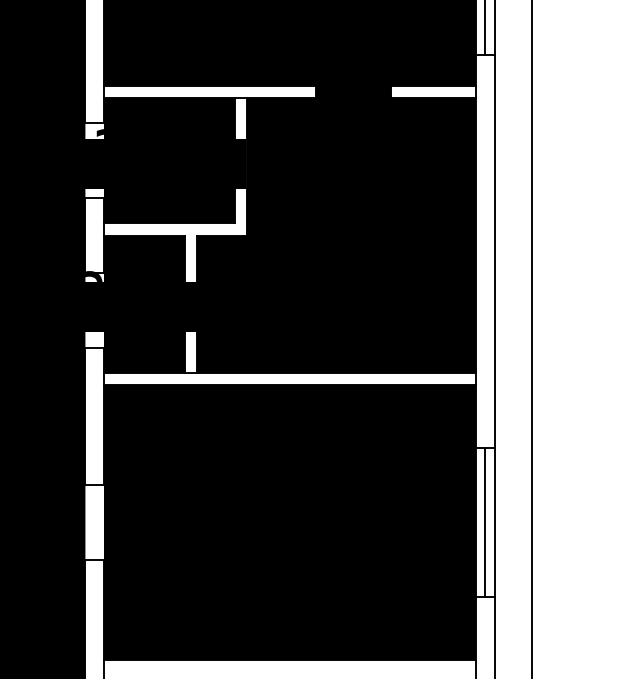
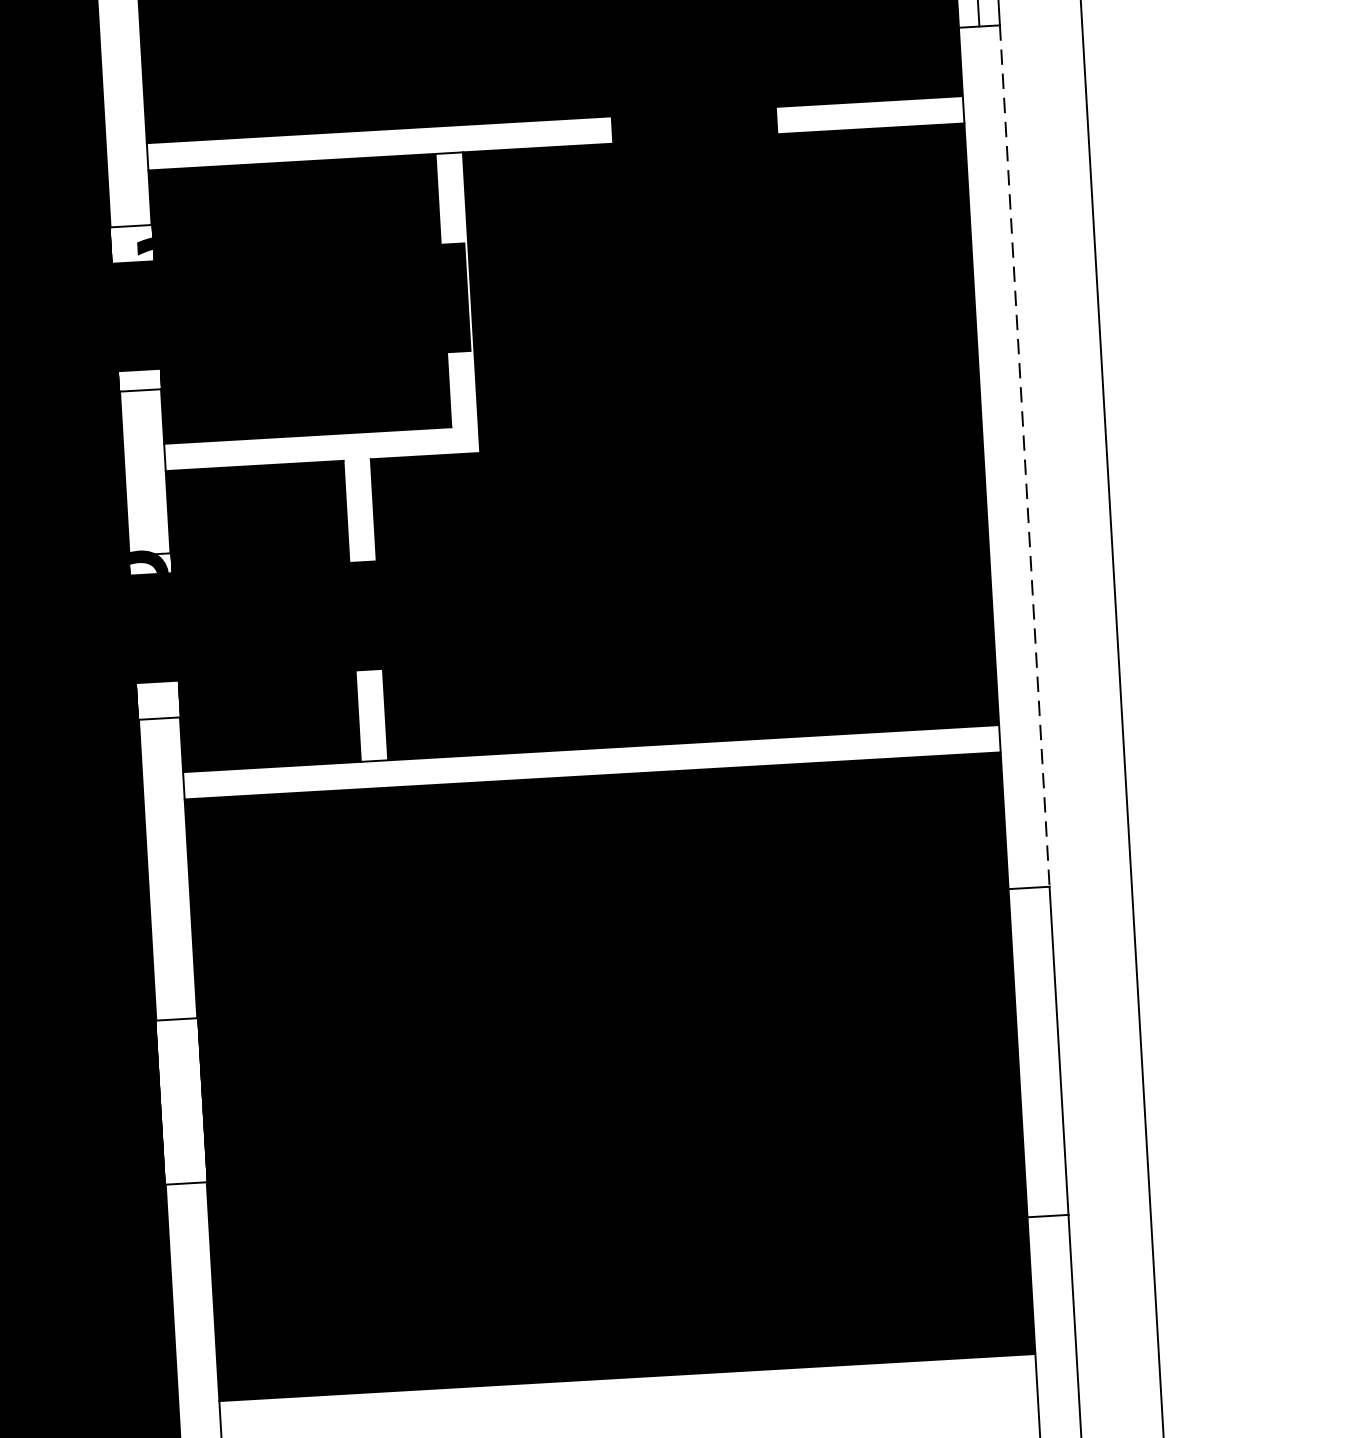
line: (494, 251) -> (1024, 456), solid -> dashed
line: (485, 522) -> (1038, 1051), removed

